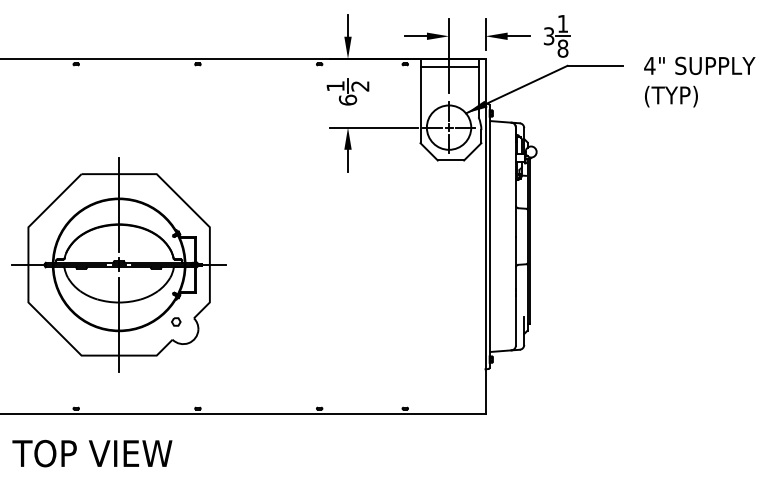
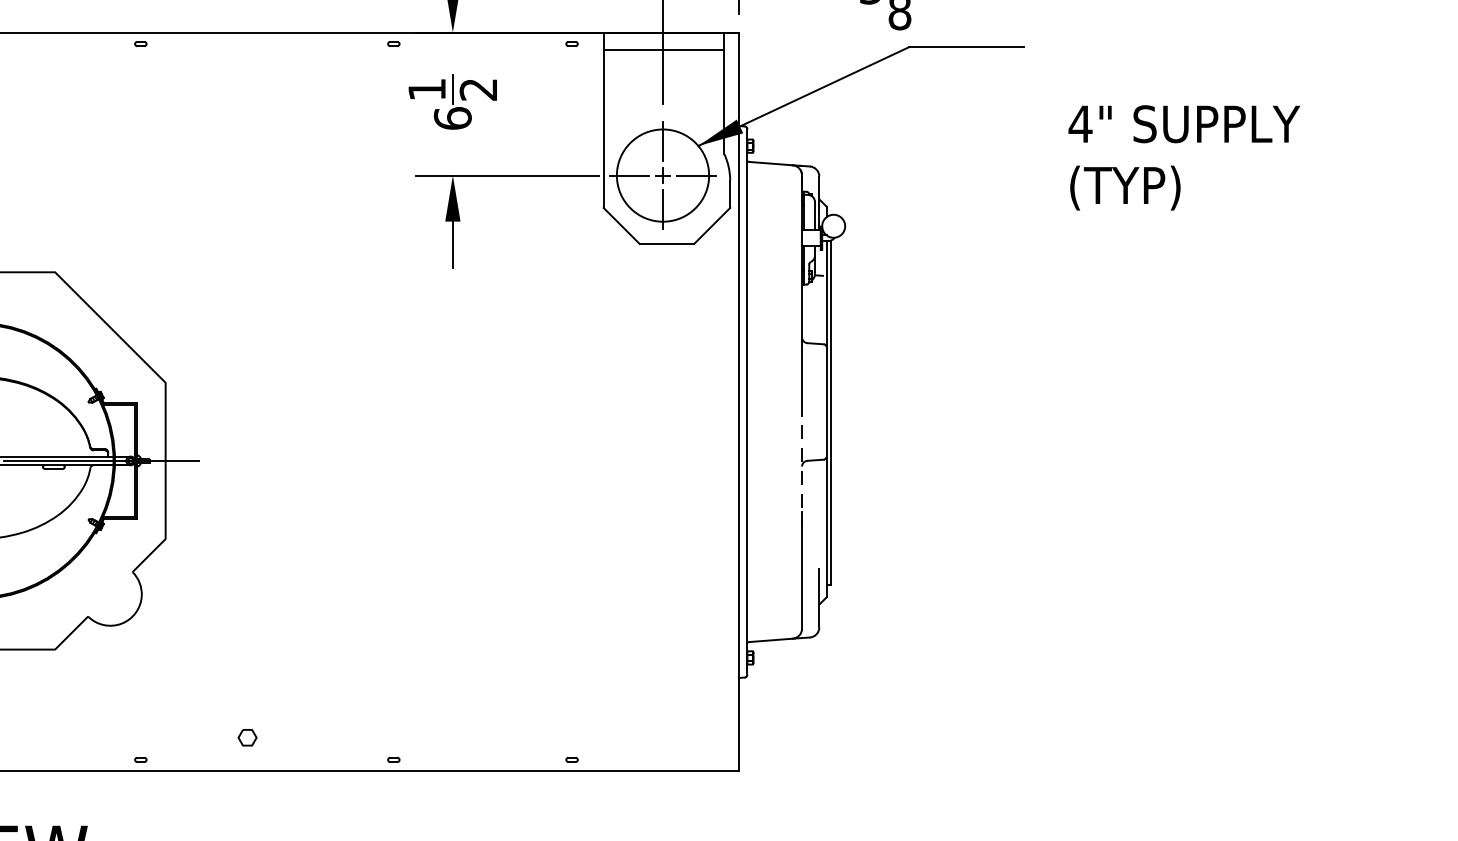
text: (699, 81) -> (1183, 156), moved
line: (515, 264) -> (801, 460), solid -> dashed
part: (176, 321) -> (248, 736), moved

